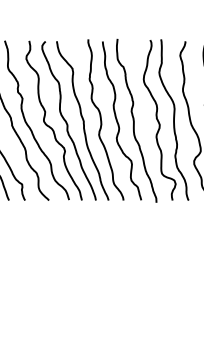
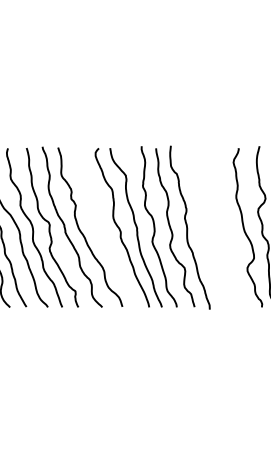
part: (160, 122) -> (213, 229), removed
curve: (51, 126) -> (104, 233), removed

